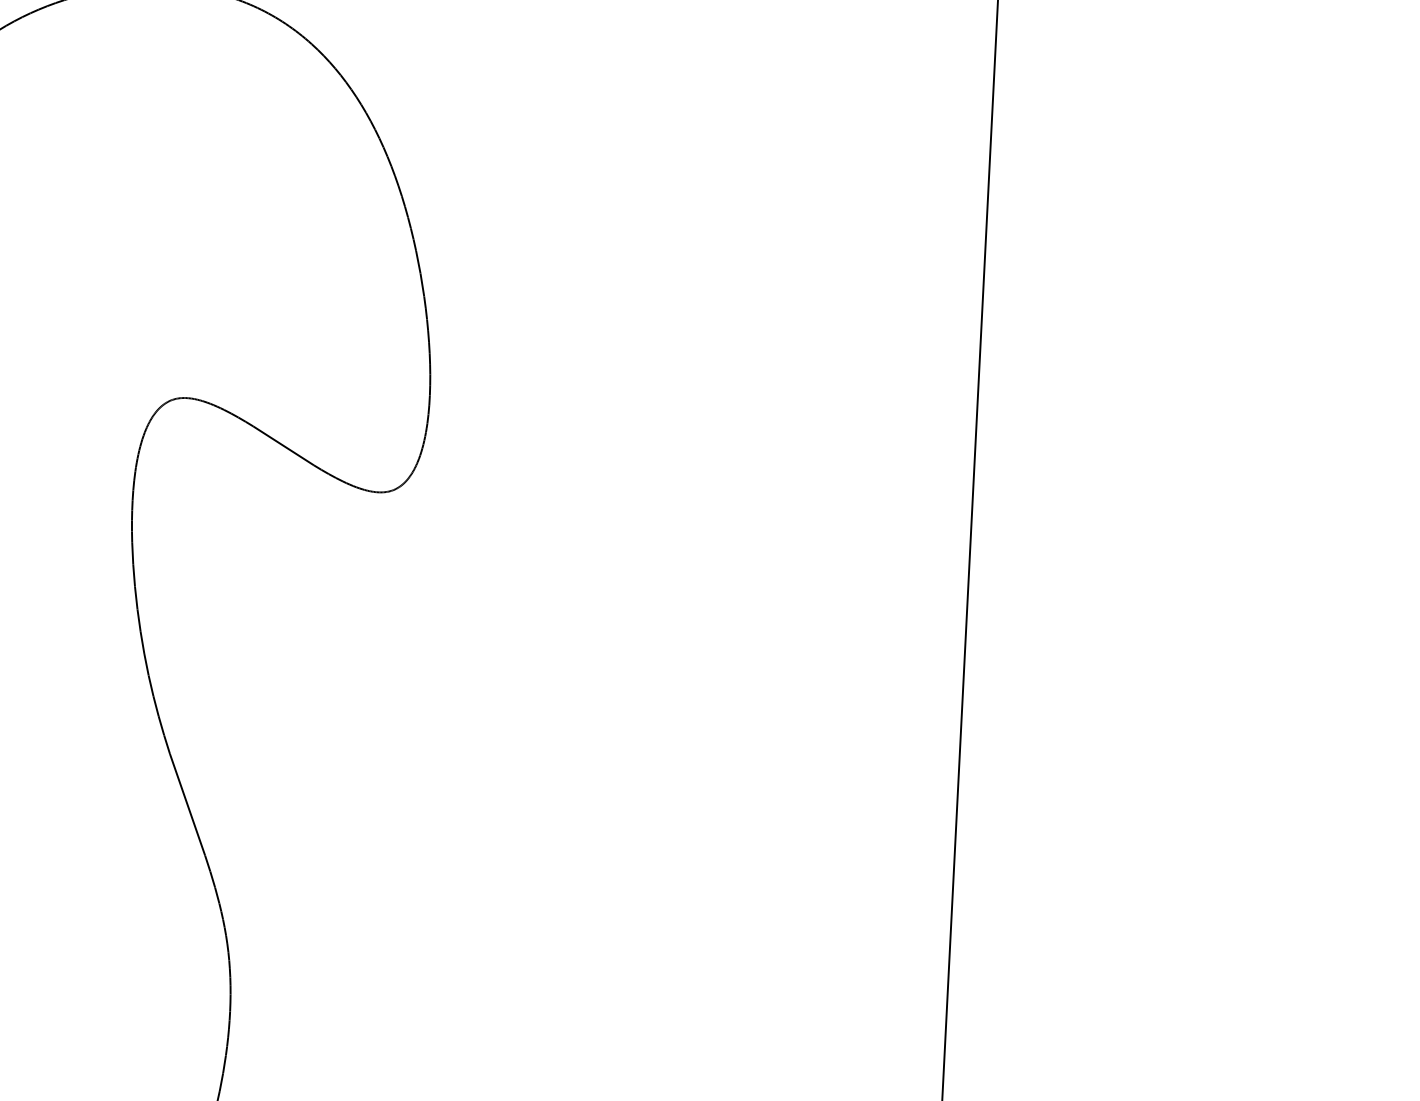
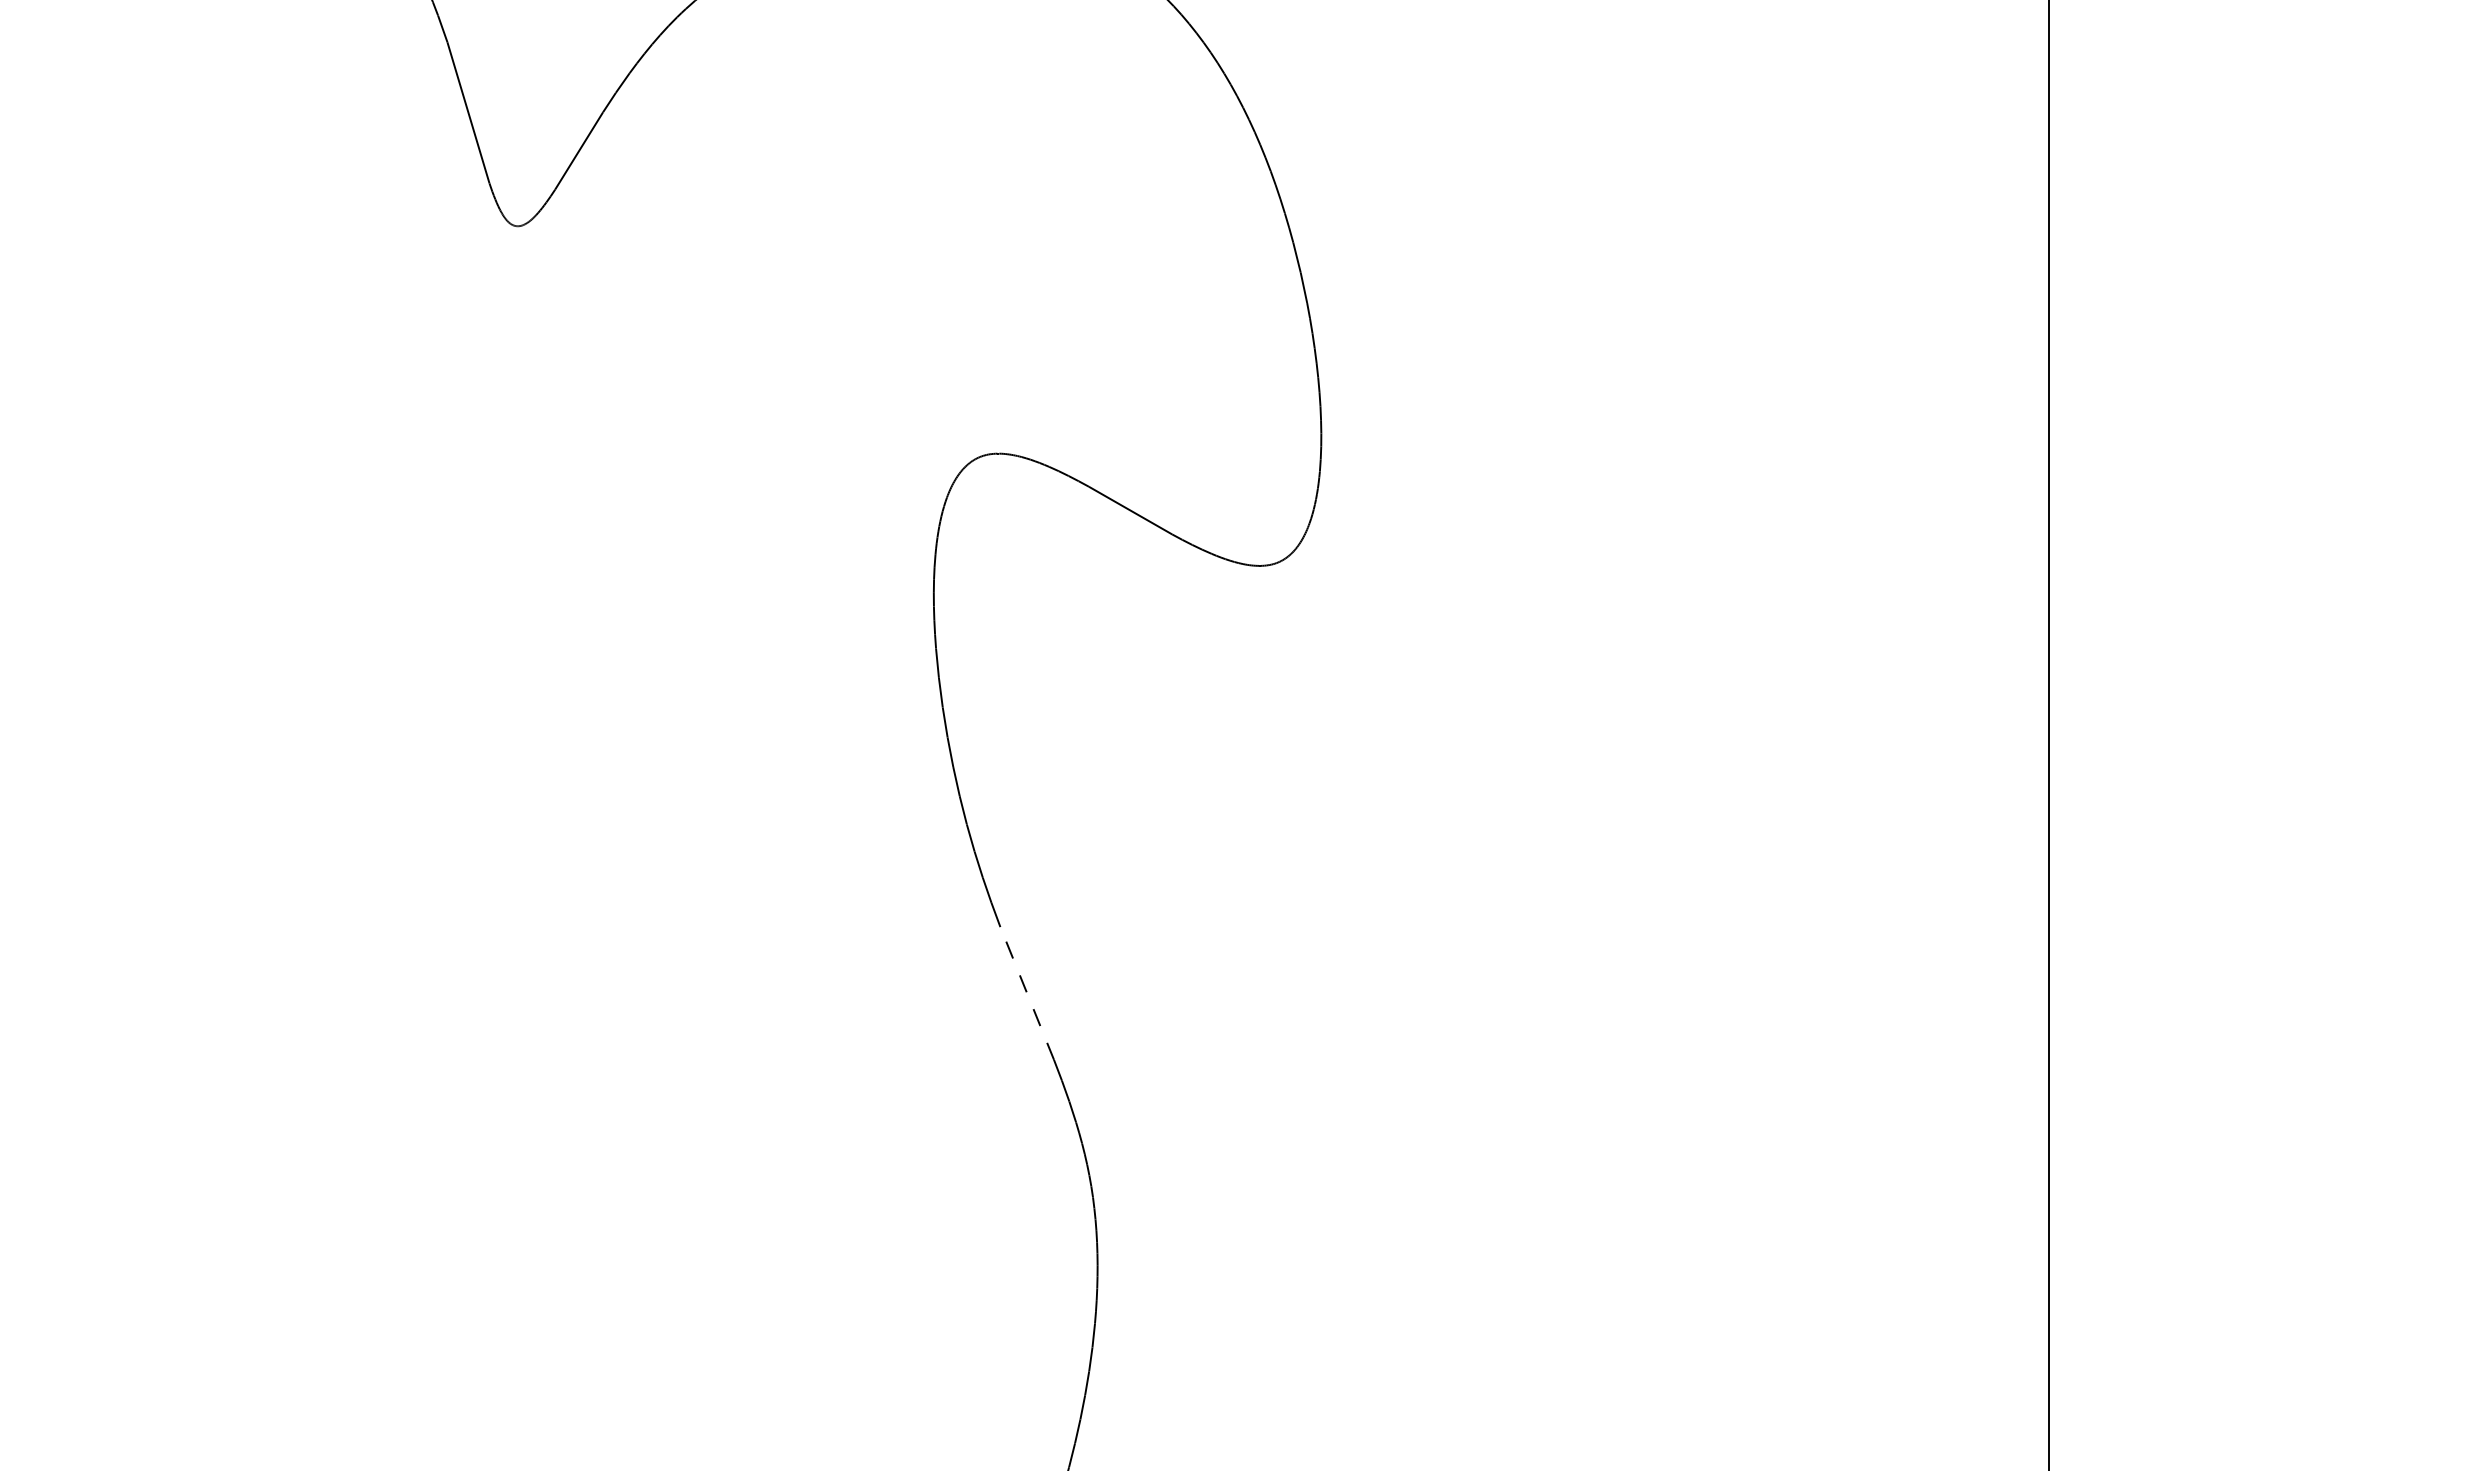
line: (187, 804) -> (1027, 993), solid -> dashed

